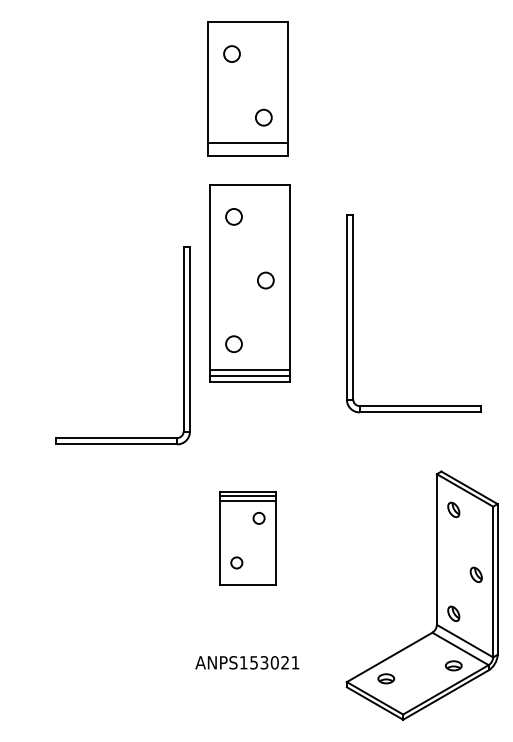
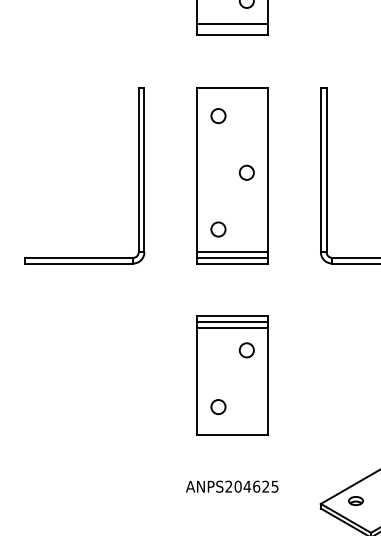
part: (249, 283) -> (232, 175), moved
part: (183, 345) -> (138, 175), moved
part: (247, 538) -> (232, 375), size x1.43
text: (269, 662) -> (251, 486), ANPS153021 -> ANPS204625

